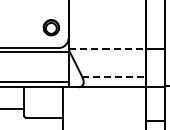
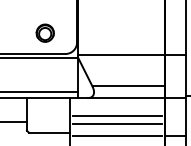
part: (50, 27) -> (44, 33), moved
line: (108, 49) -> (121, 55), dashed -> solid
line: (114, 76) -> (128, 85), dashed -> solid
line: (104, 103) -> (117, 116), added
line: (104, 110) -> (117, 124), added
line: (104, 120) -> (117, 135), added

